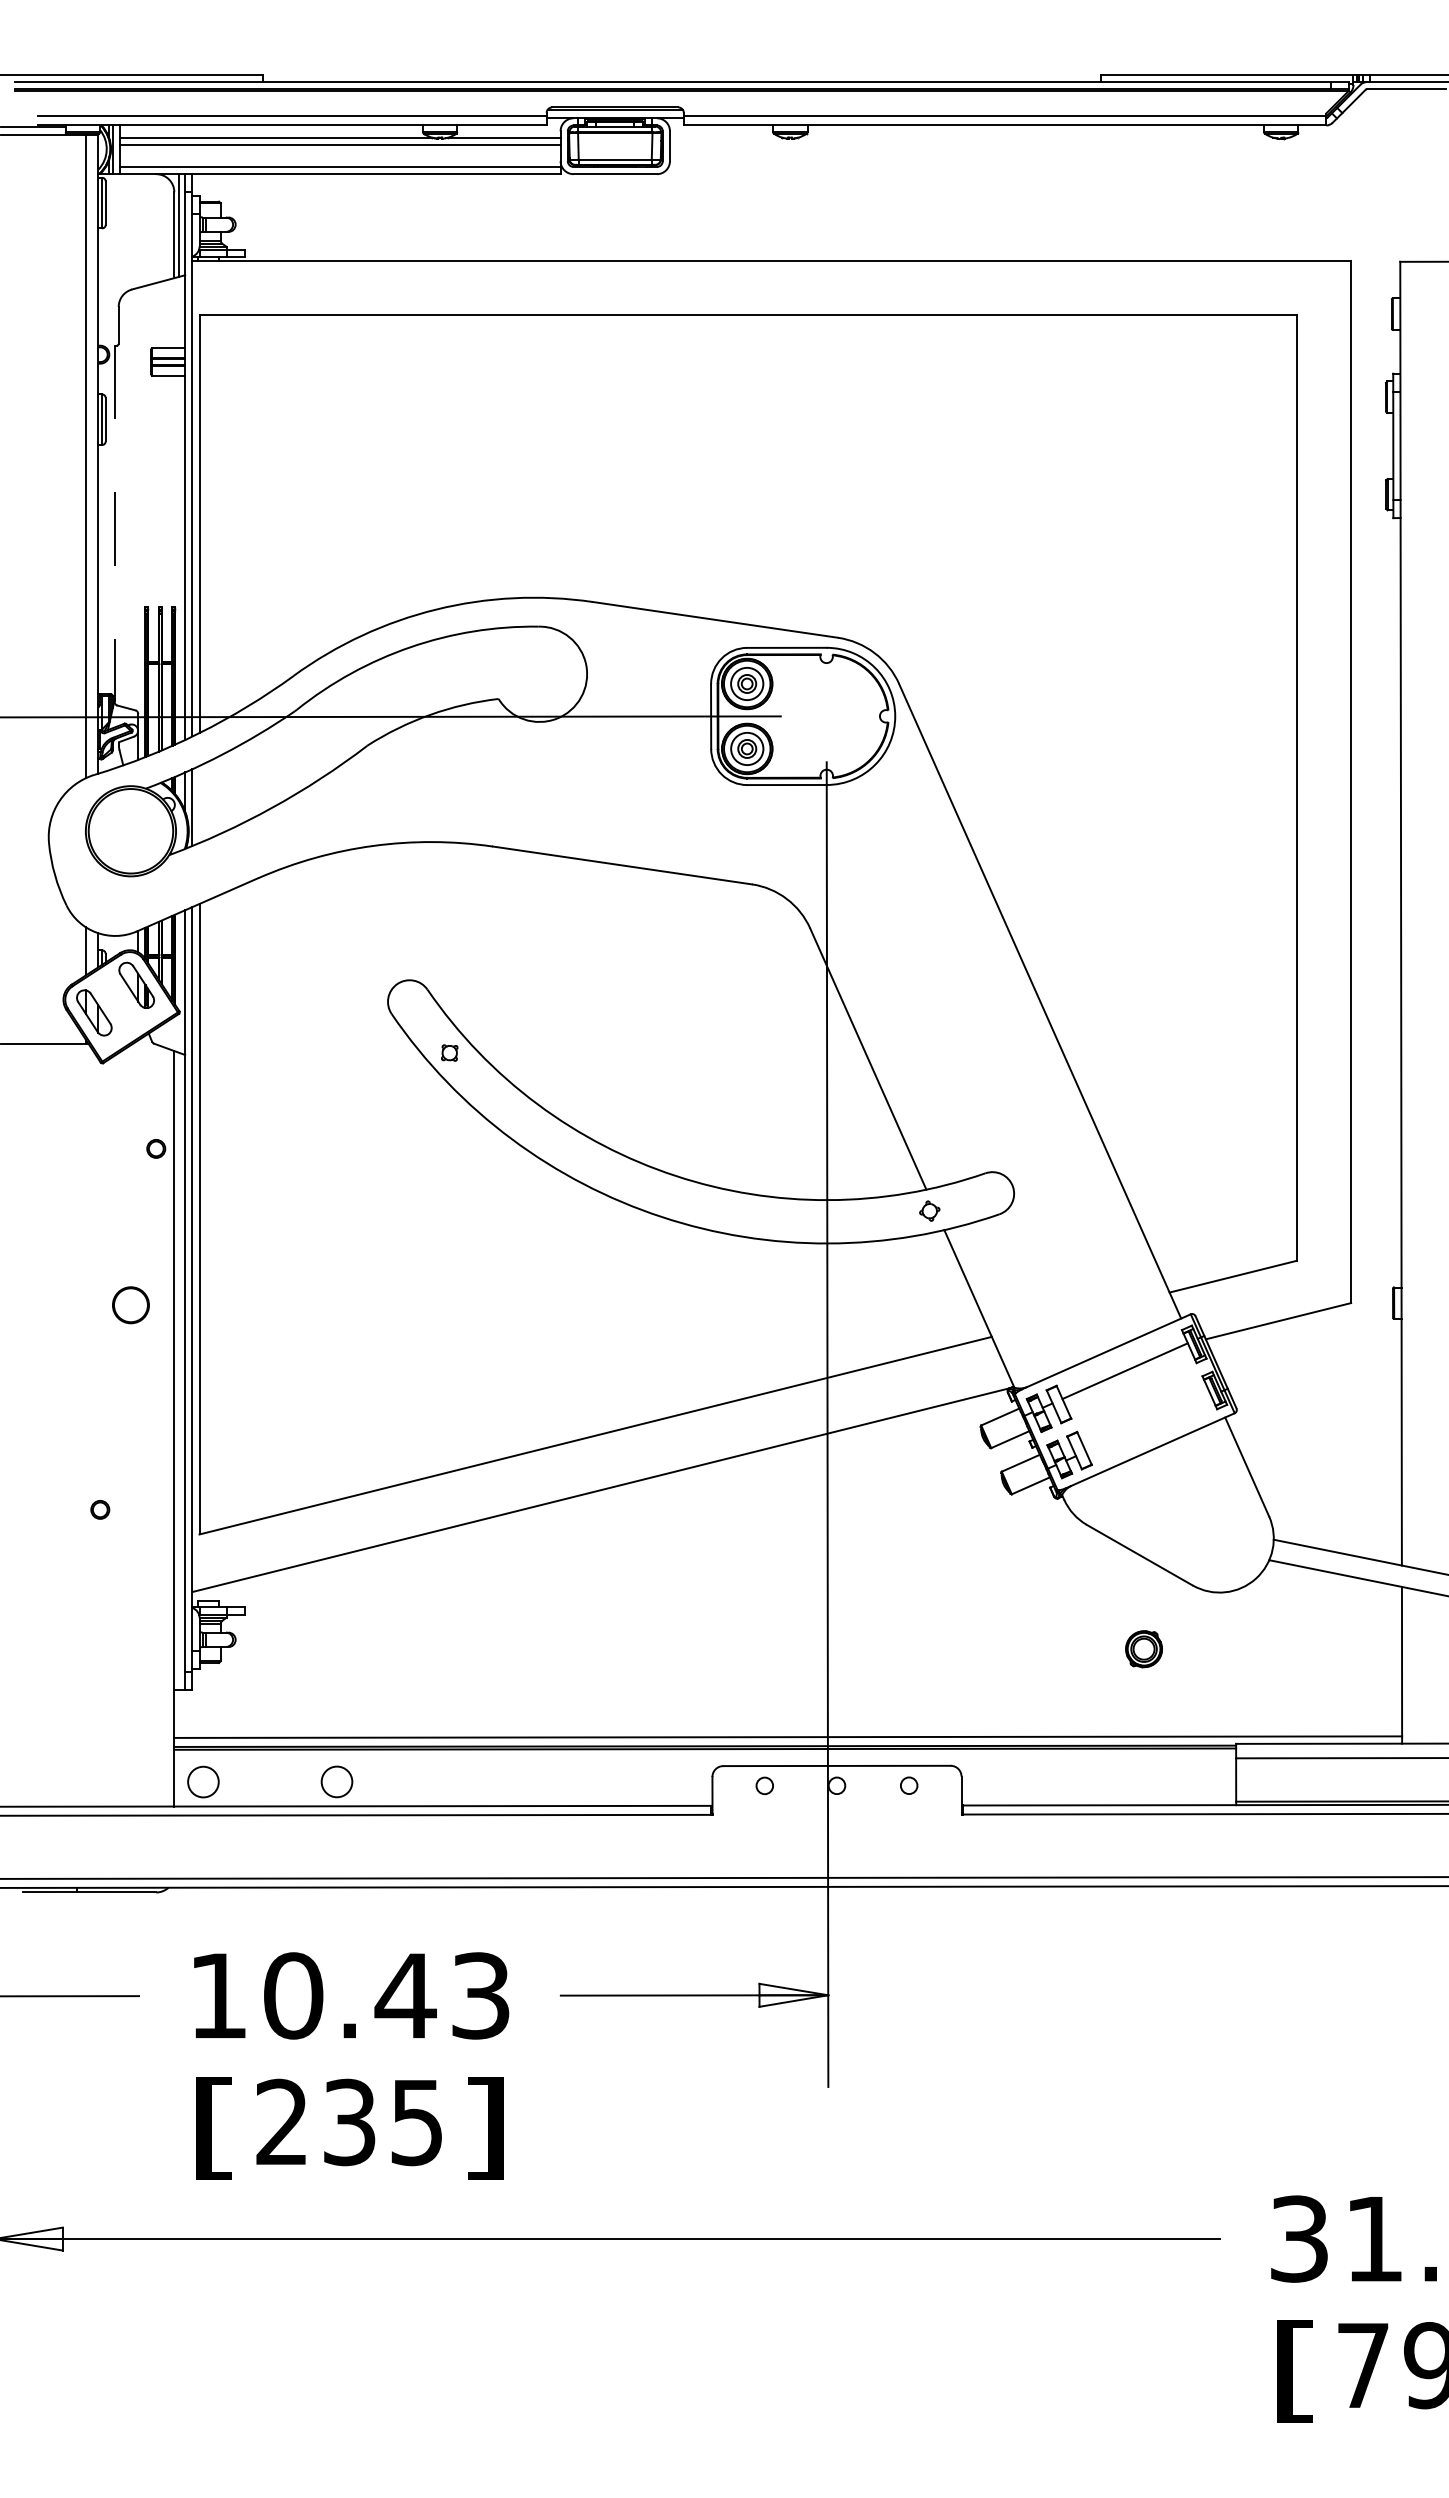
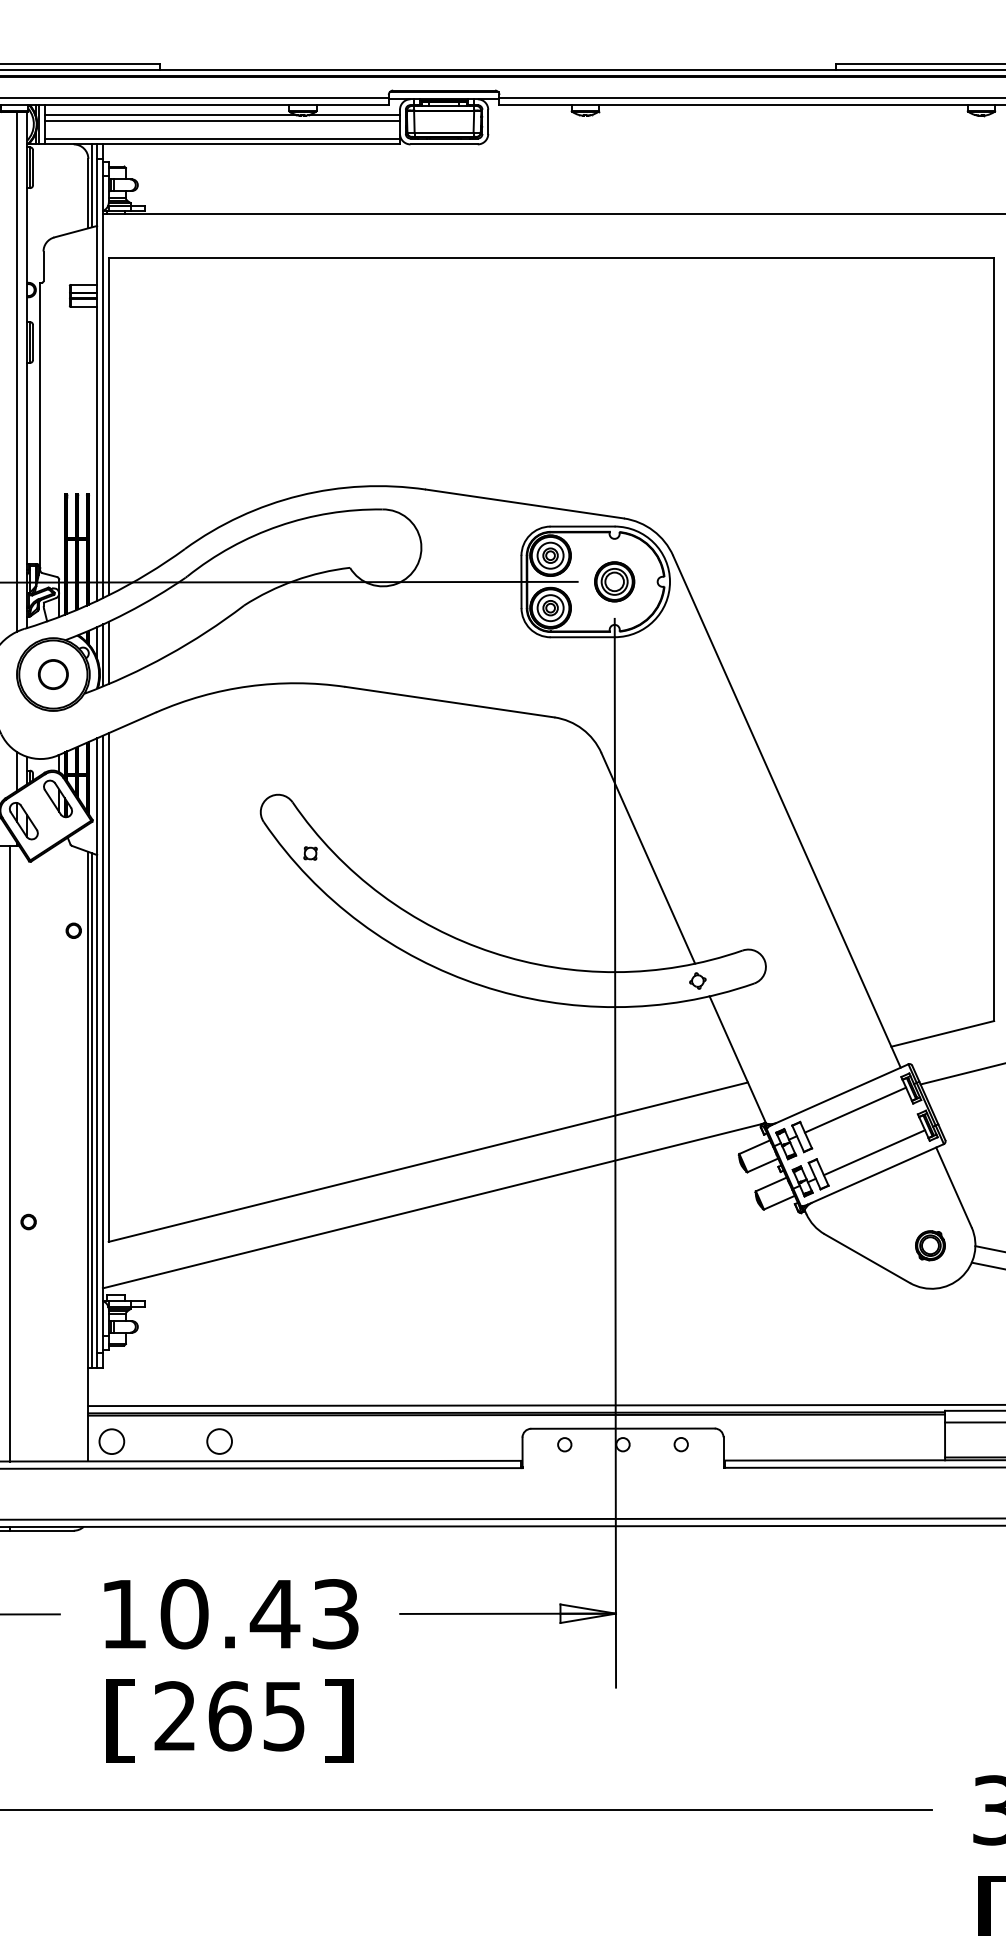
line: (114, 524) -> (40, 427), dashed -> solid
part: (826, 716) -> (614, 581), added
line: (199, 803) -> (108, 652), added
circle: (130, 1305) -> (53, 674), moved
line: (179, 1371) -> (92, 1110), added
line: (1148, 1423) -> (874, 1152), added
line: (76, 1425) -> (9, 1153), added
part: (1143, 1649) -> (930, 1245), moved
text: (349, 2122) -> (229, 1716), 235 -> 265

